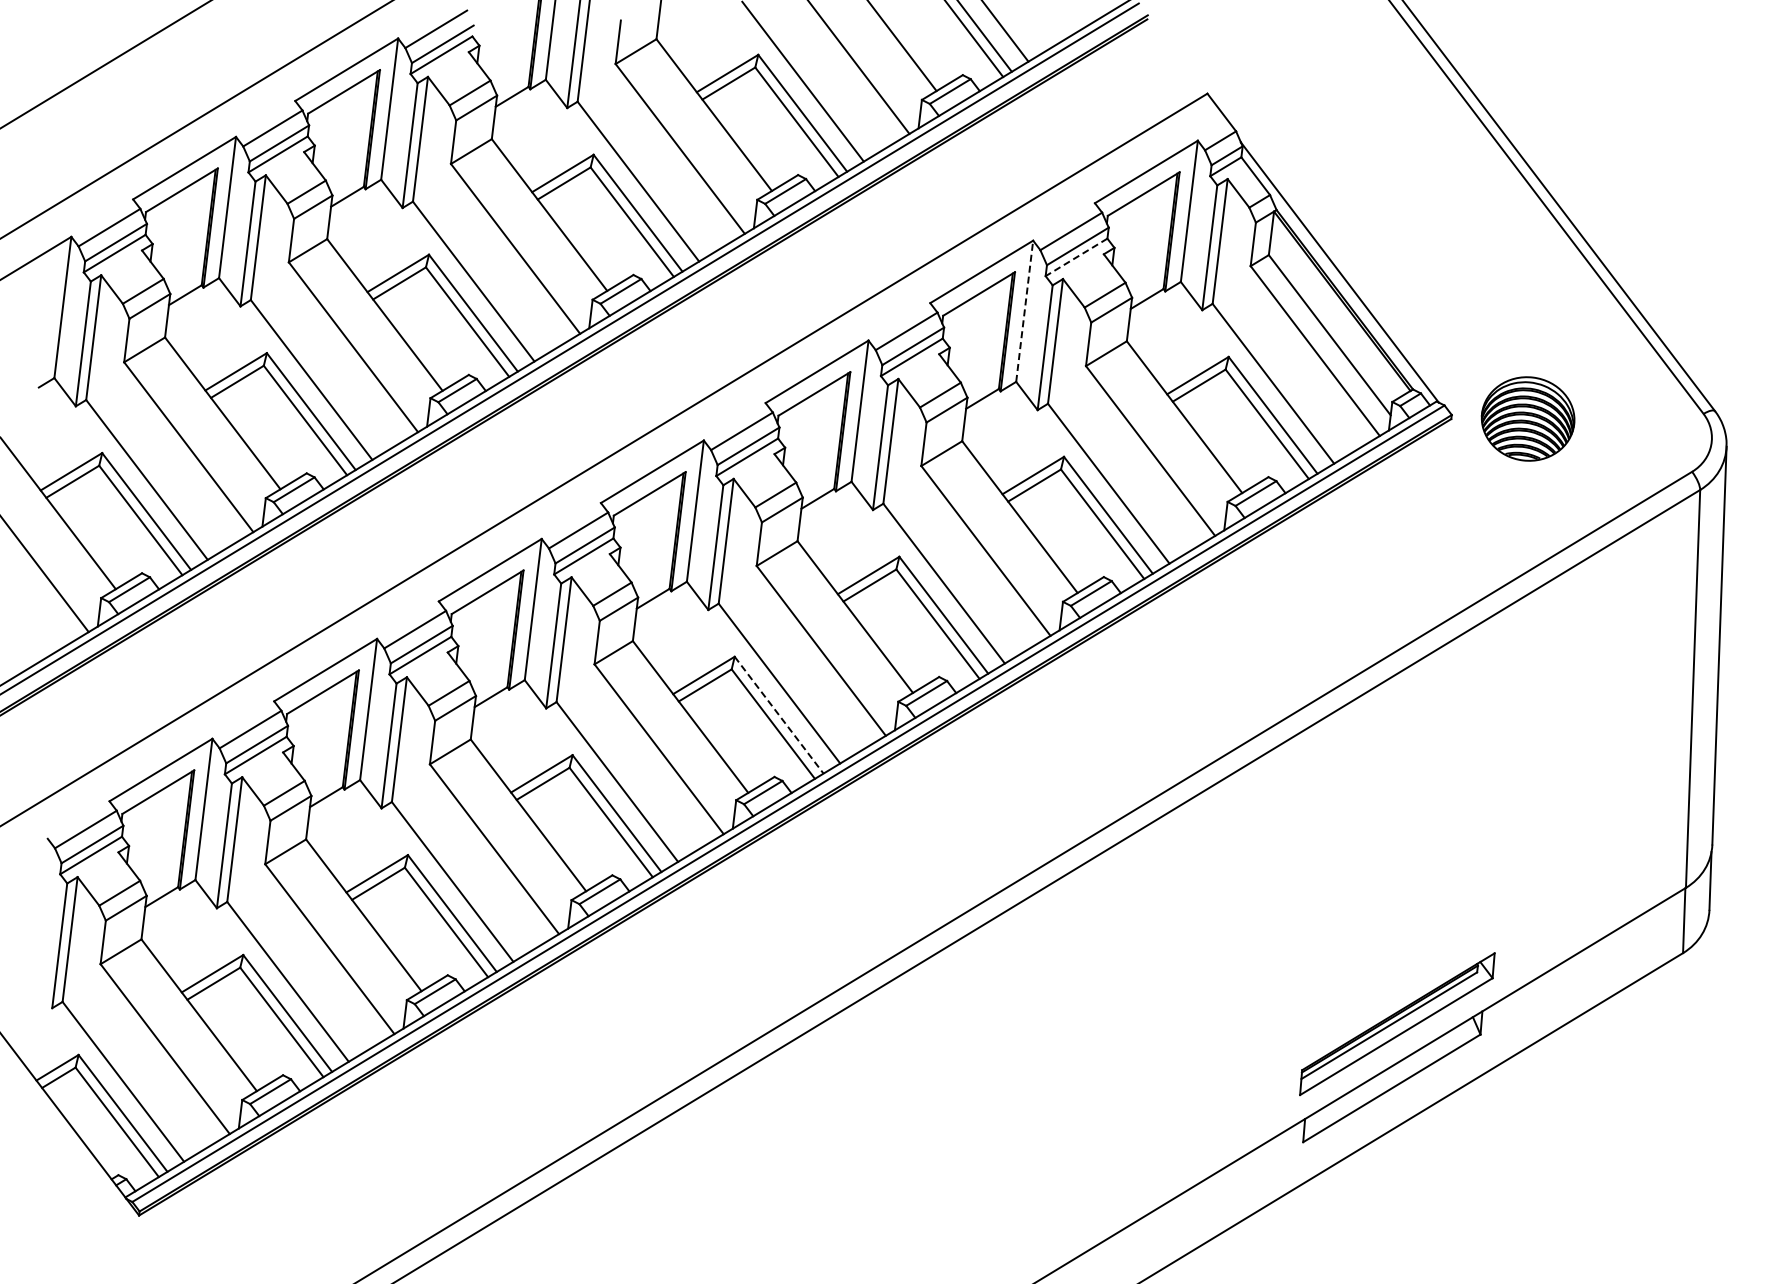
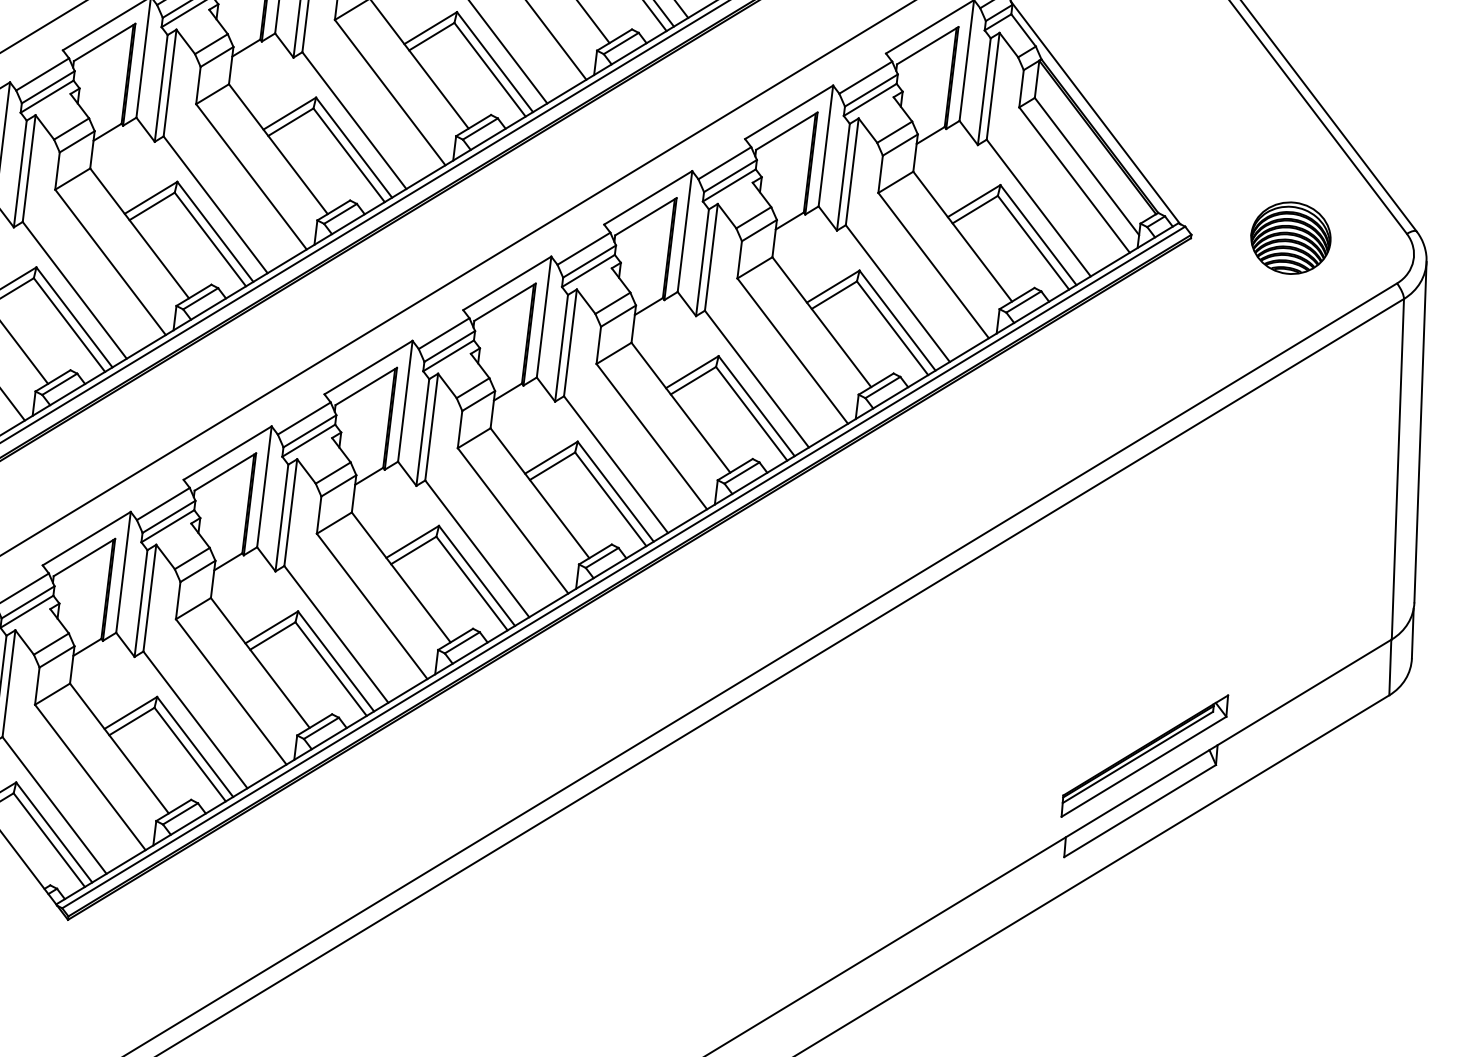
line: (1076, 257) -> (870, 100), dashed -> solid
line: (1024, 310) -> (825, 145), dashed -> solid
part: (1527, 418) -> (1290, 237), moved
line: (779, 715) -> (616, 491), dashed -> solid

